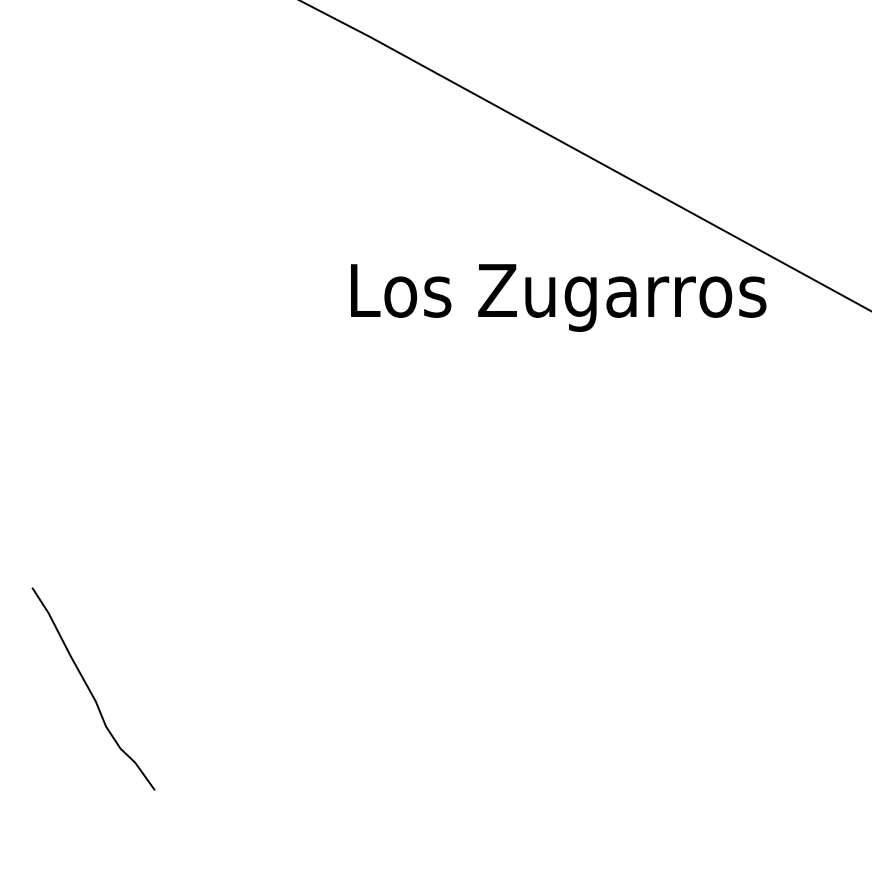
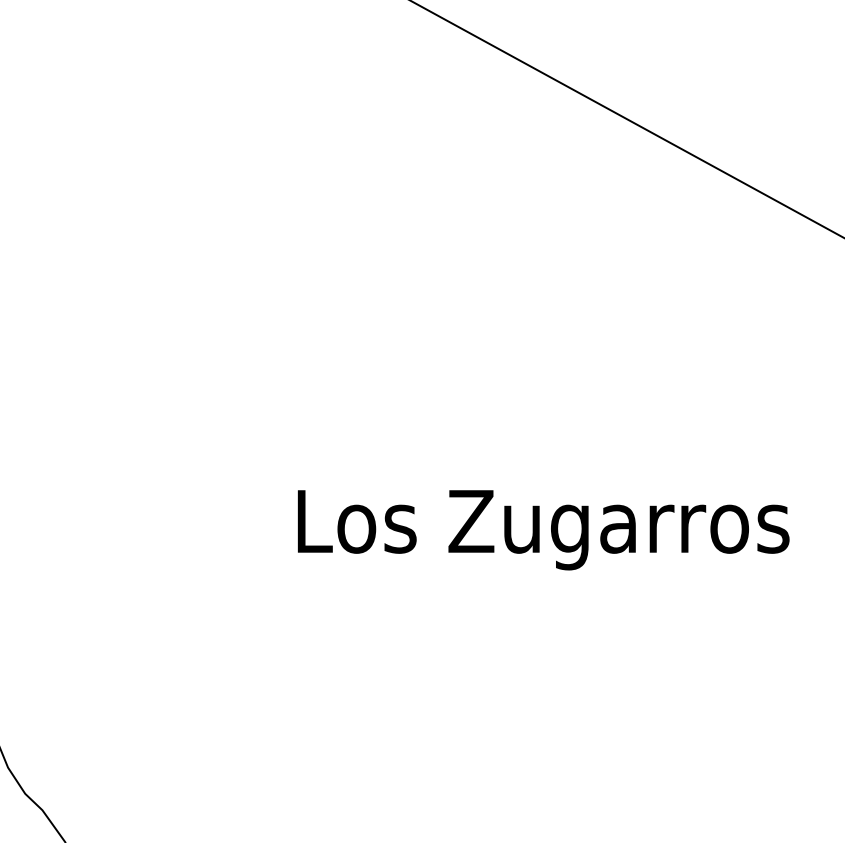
text: (558, 297) -> (543, 529), moved

